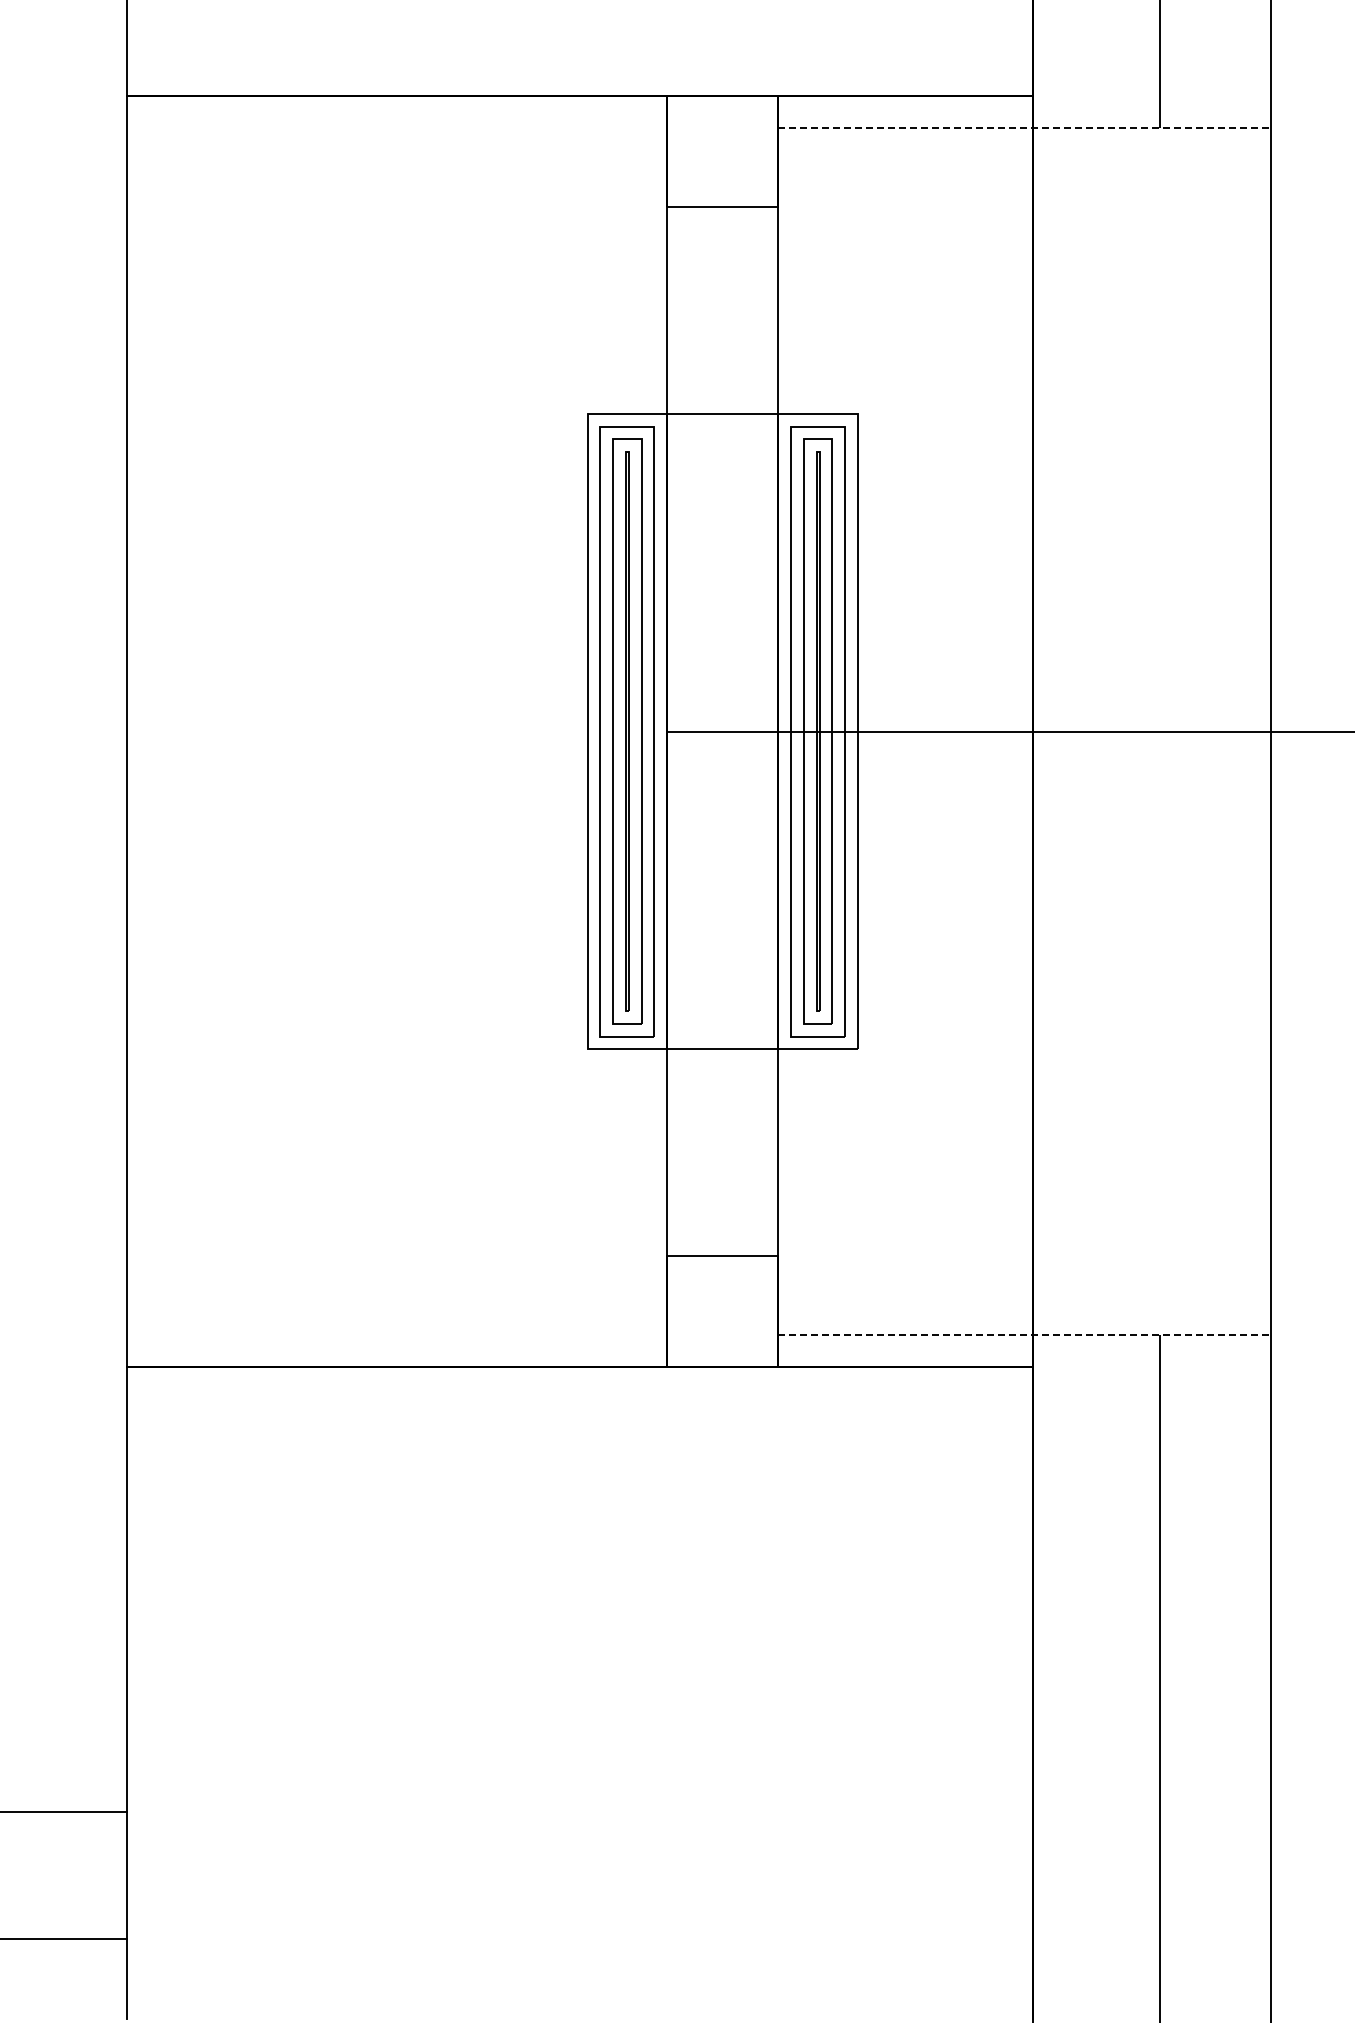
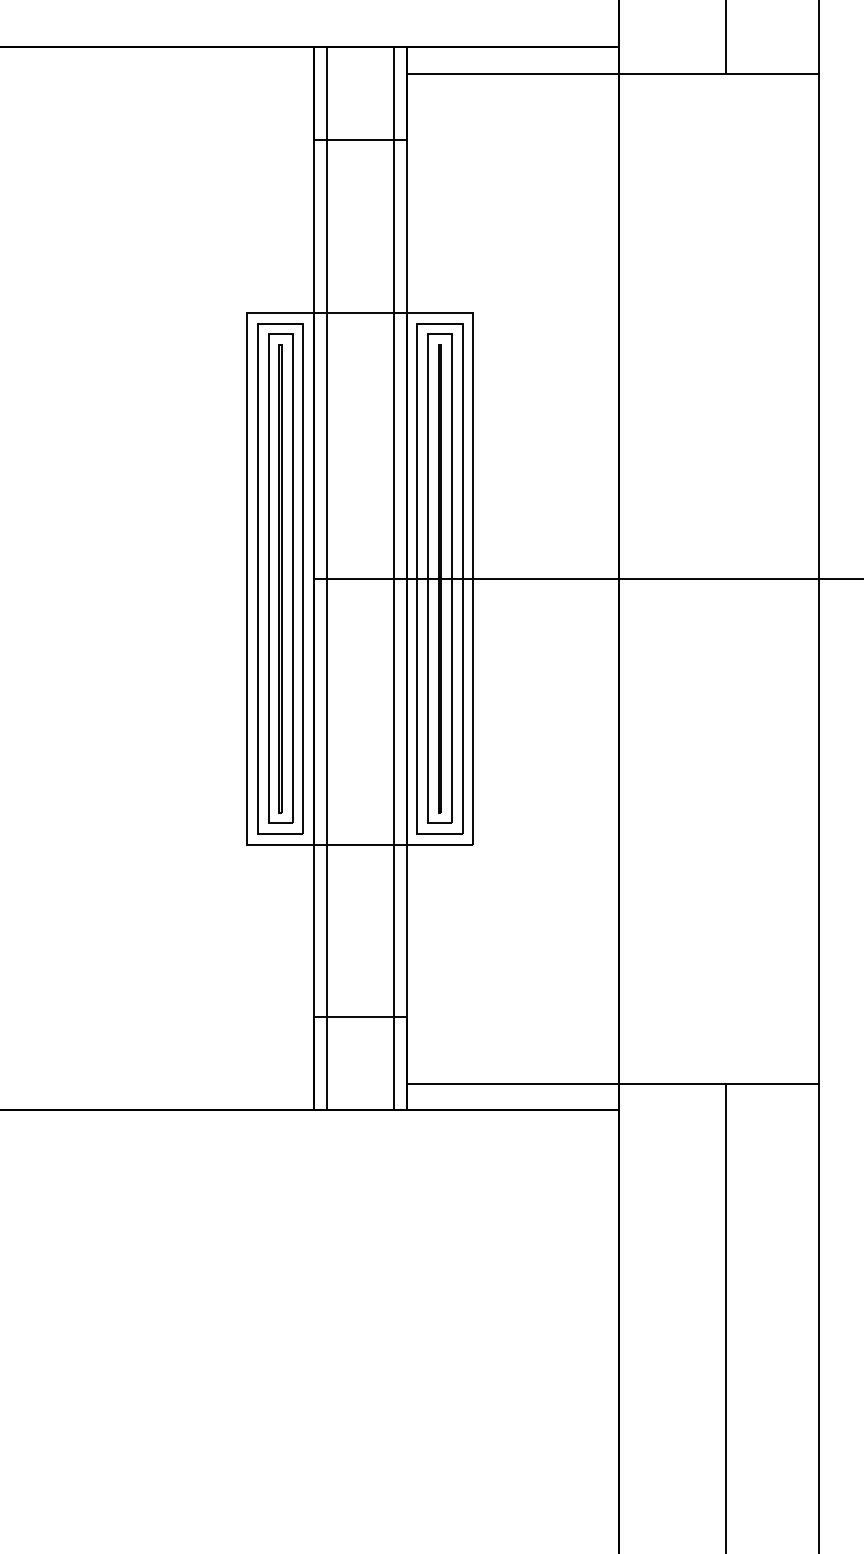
line: (1025, 127) -> (613, 73), dashed -> solid
line: (683, 731) -> (327, 578), added
line: (762, 731) -> (393, 578), added
line: (1025, 1335) -> (613, 1083), dashed -> solid

